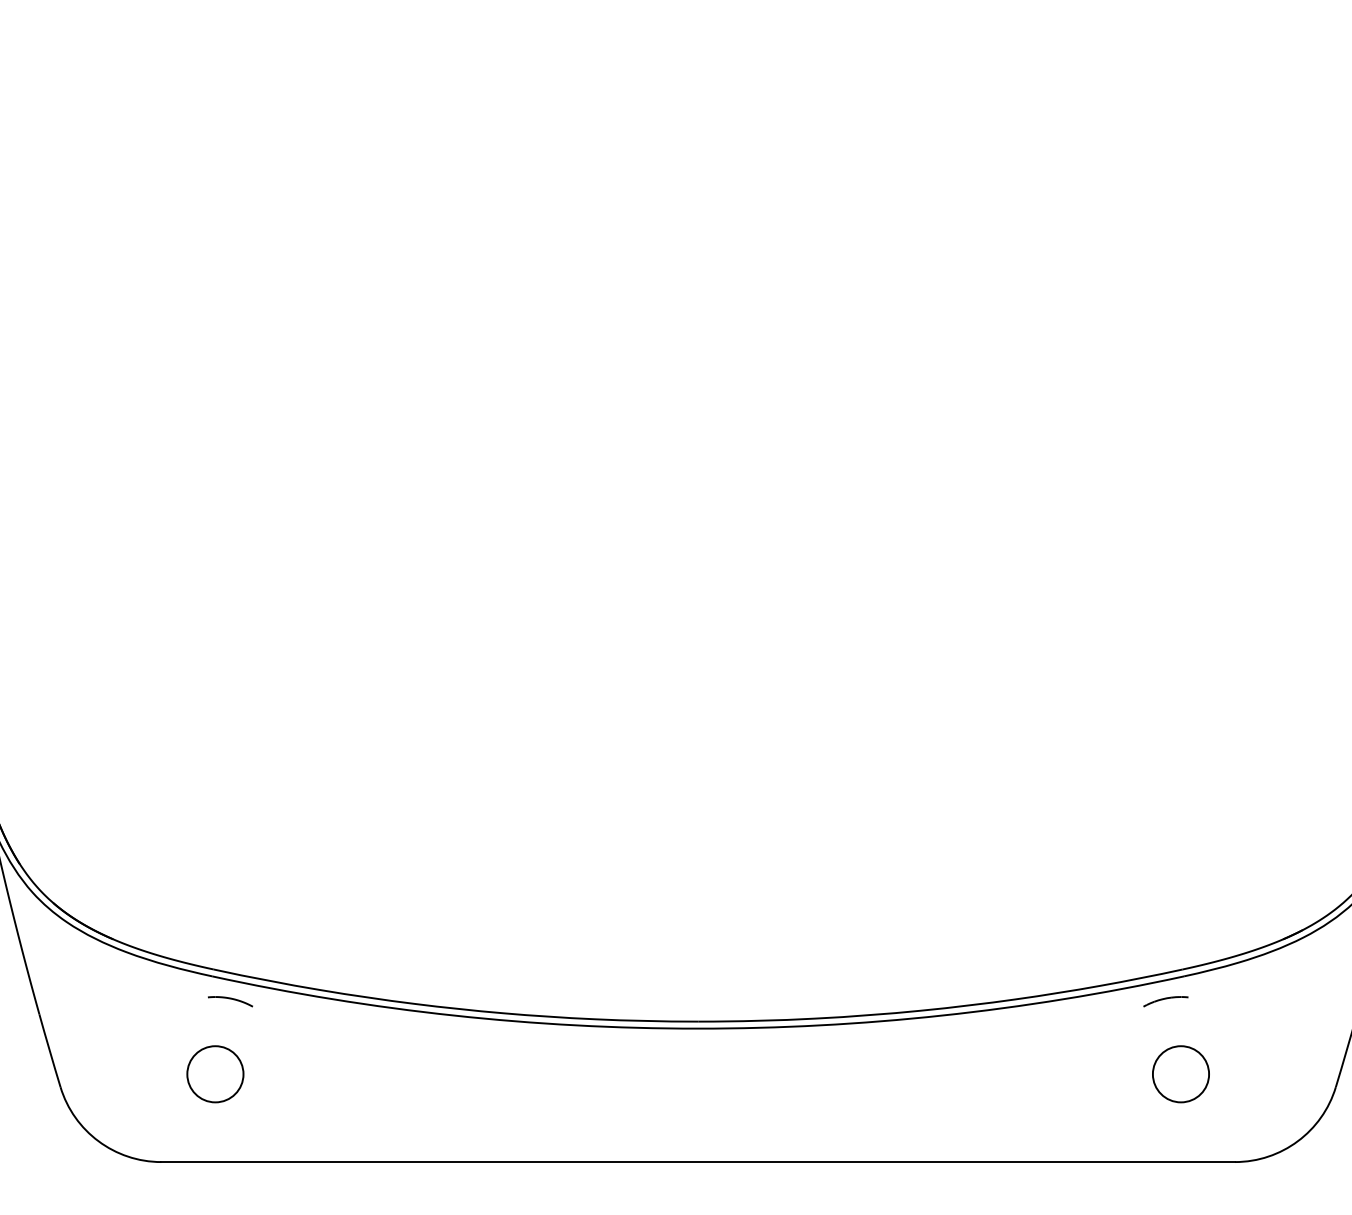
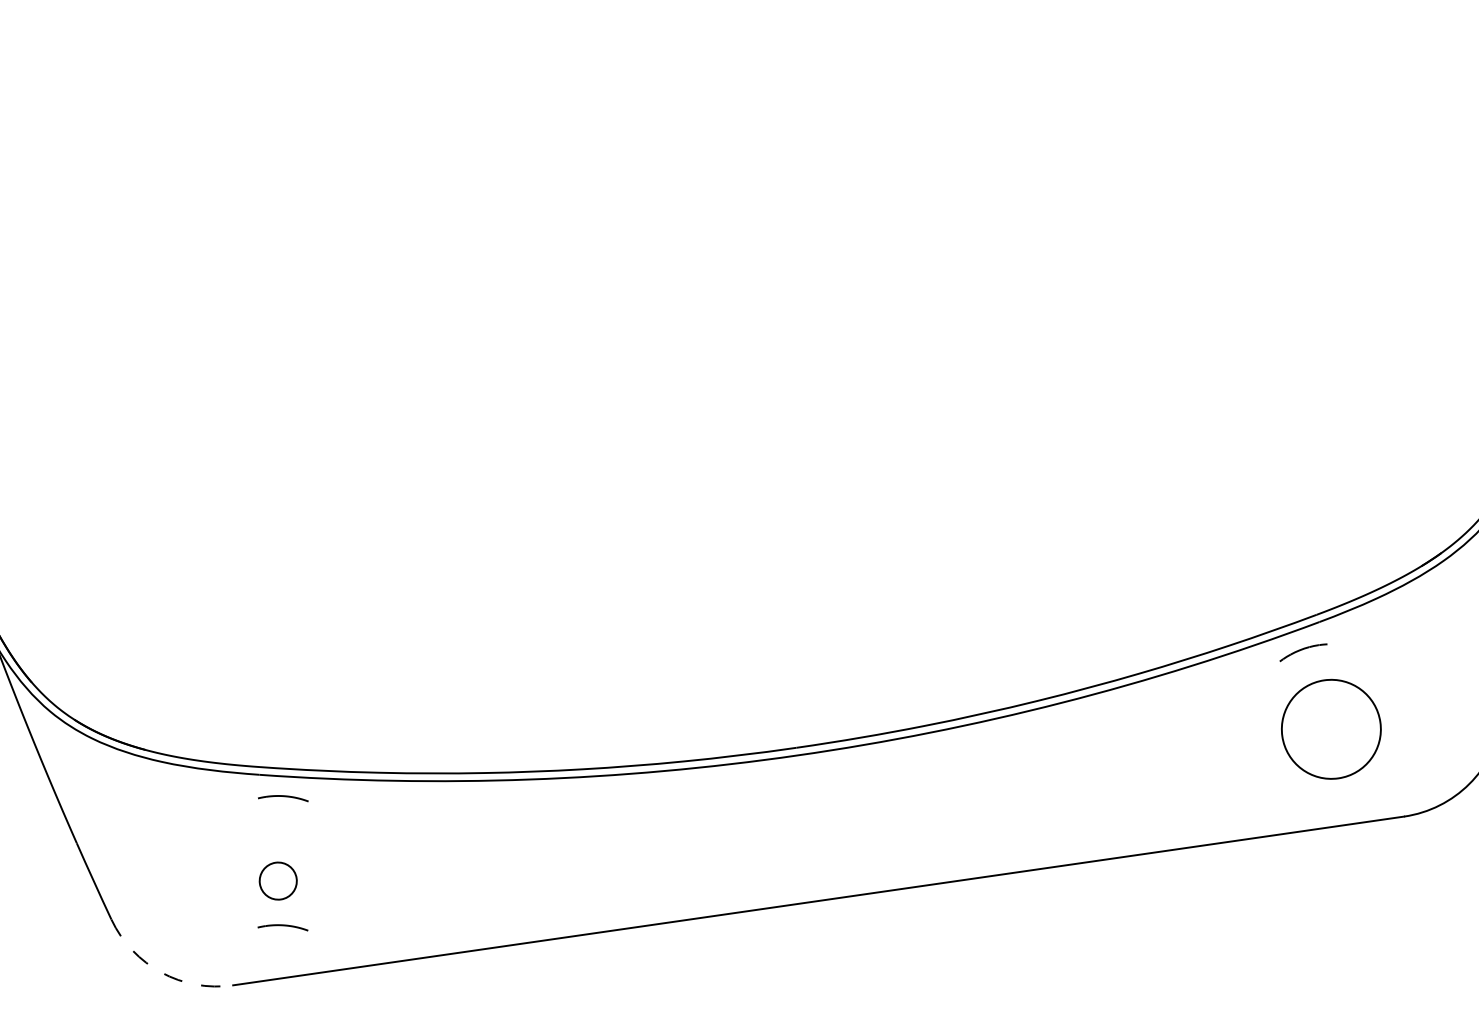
circle: (215, 1074) -> (278, 881), size x0.6
circle: (1180, 1074) -> (1330, 729), size x1.6
part: (213, 1117) -> (282, 928), added
arc: (98, 1141) -> (161, 972), solid -> dashed

